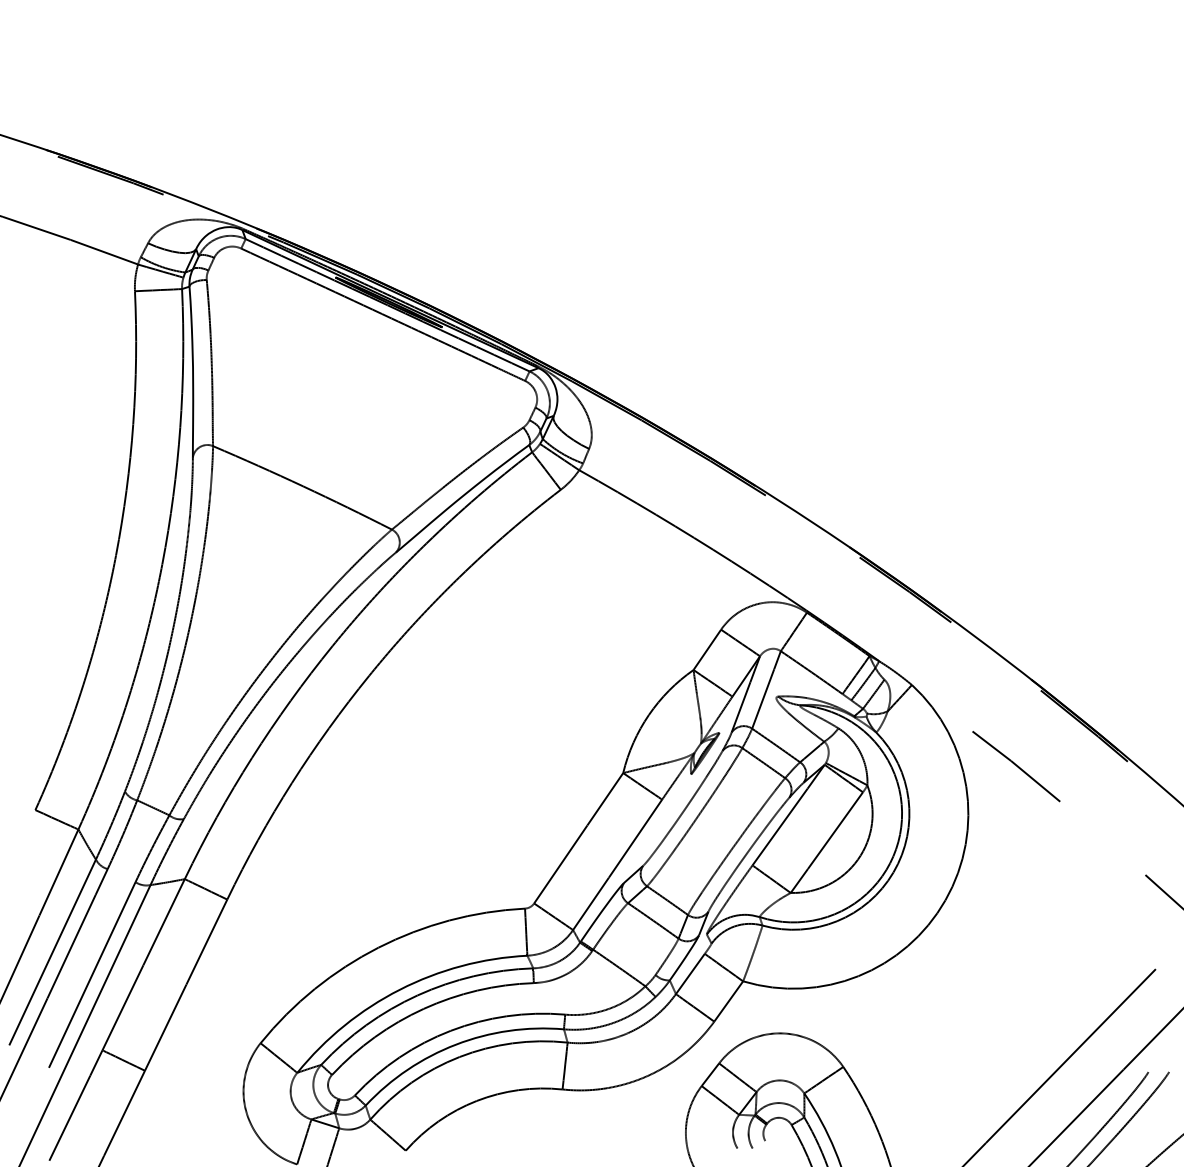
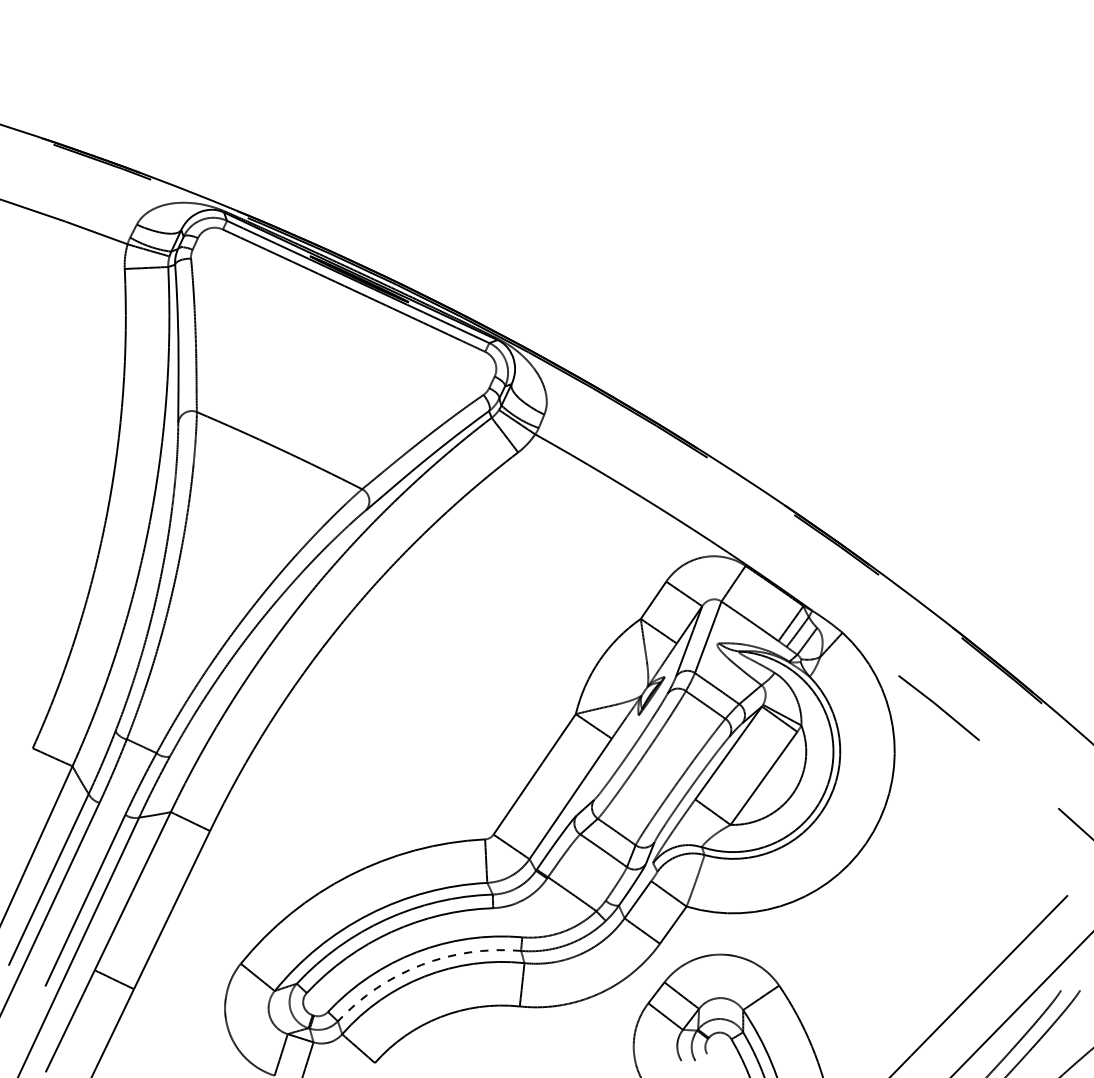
arc: (456, 1045) -> (421, 965), solid -> dashed

